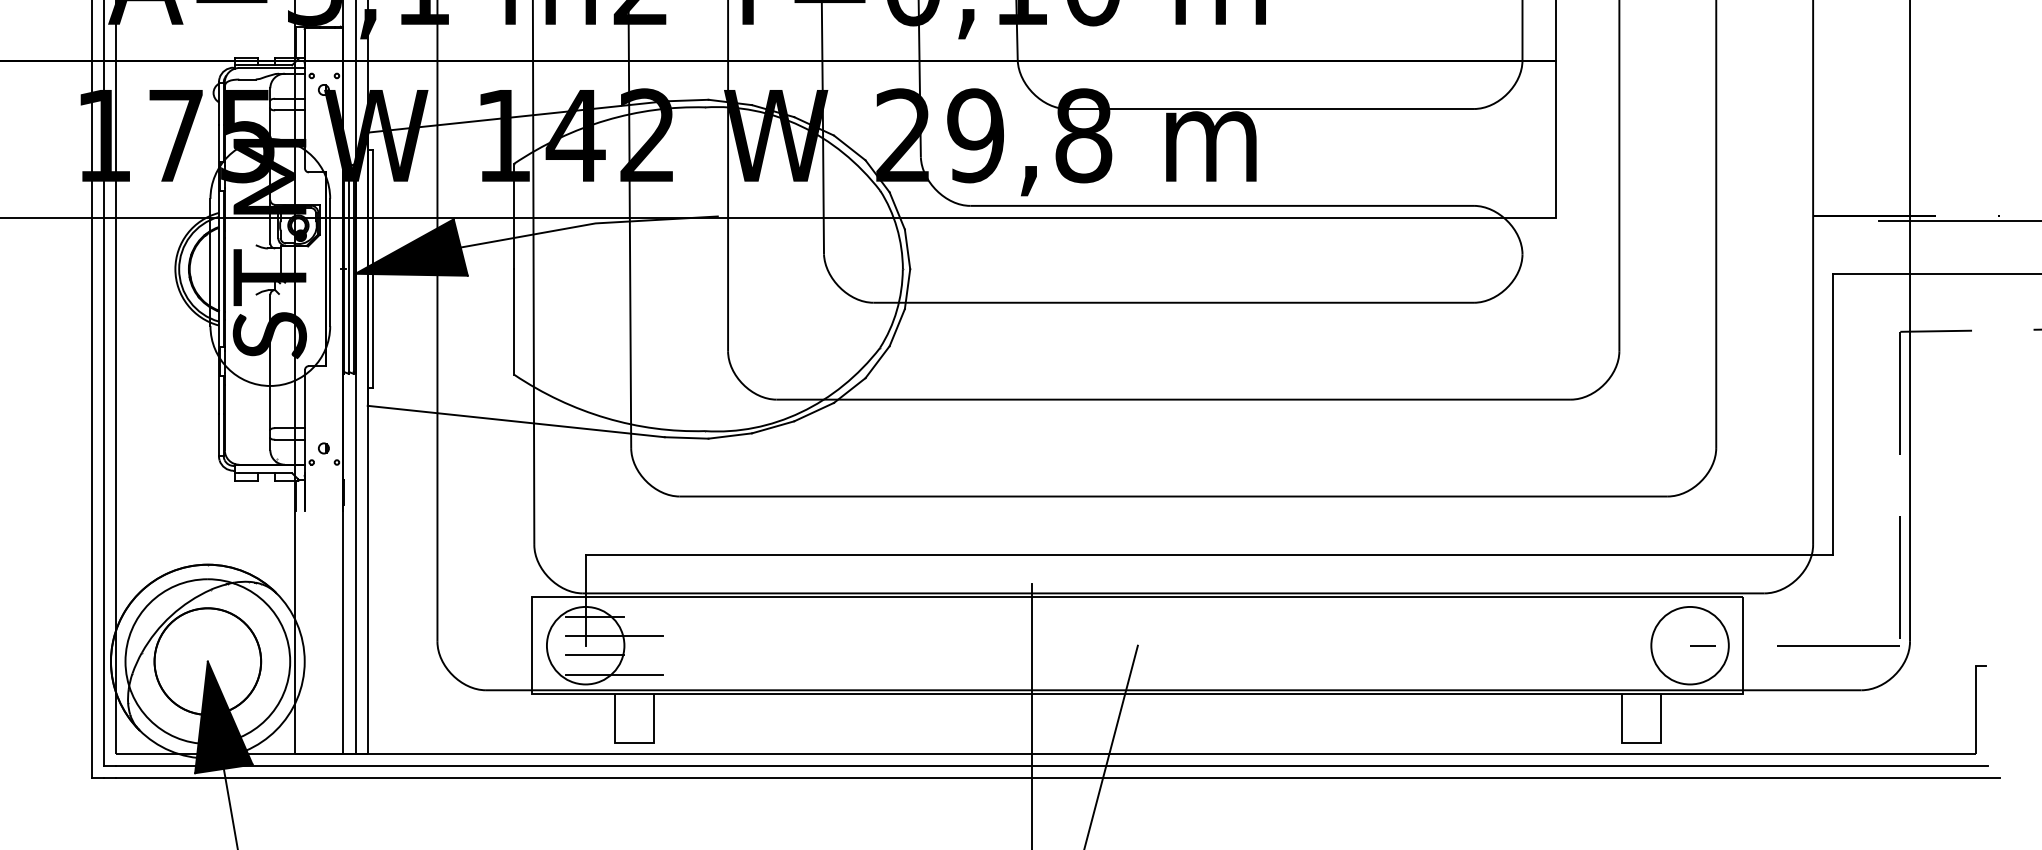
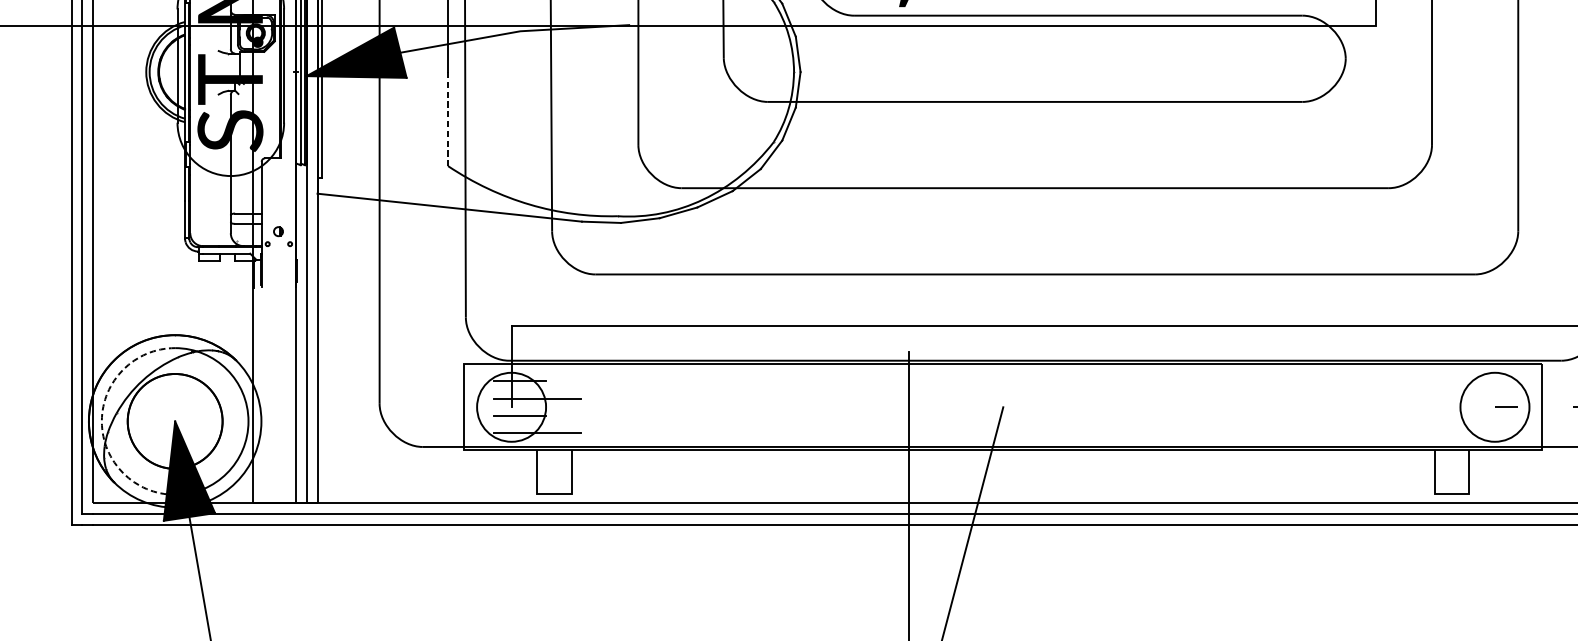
line: (514, 322) -> (448, 119), solid -> dashed
arc: (125, 661) -> (101, 421), solid -> dashed

